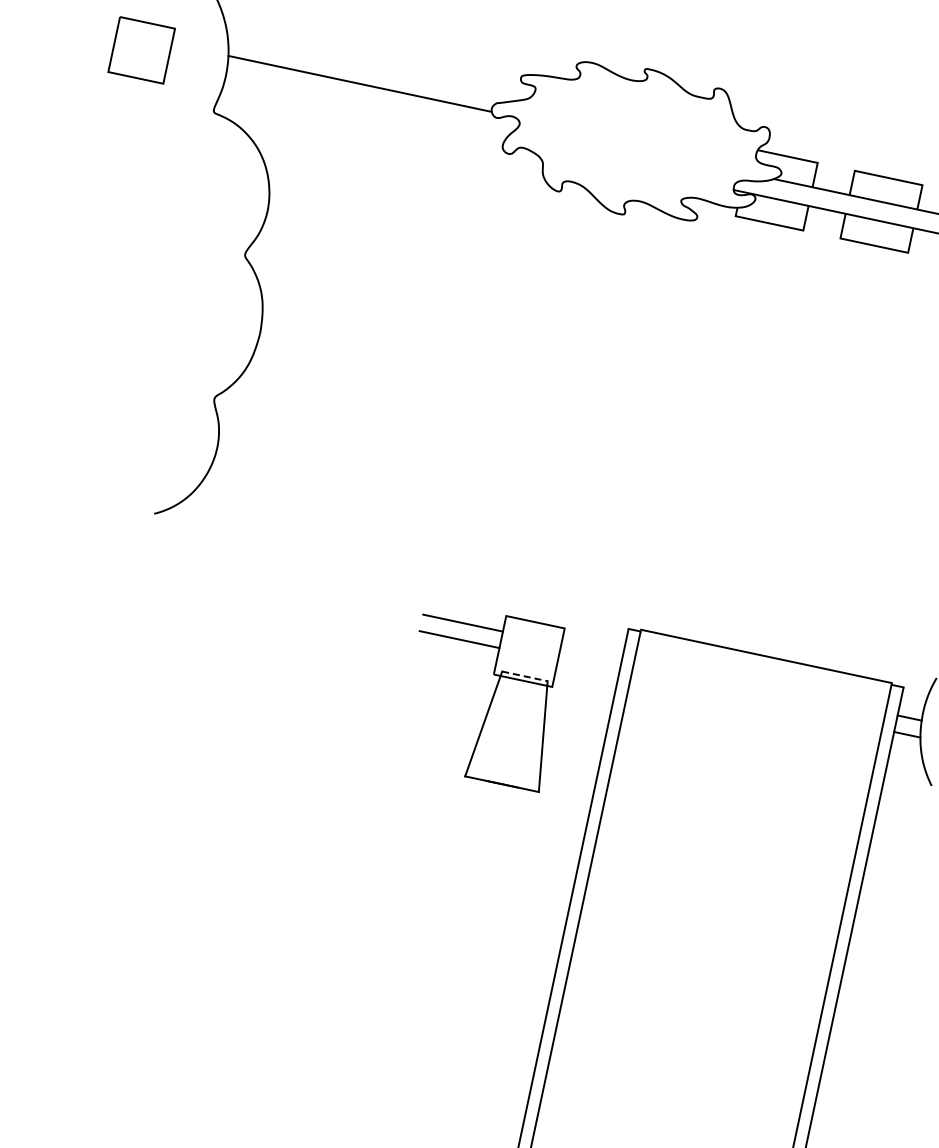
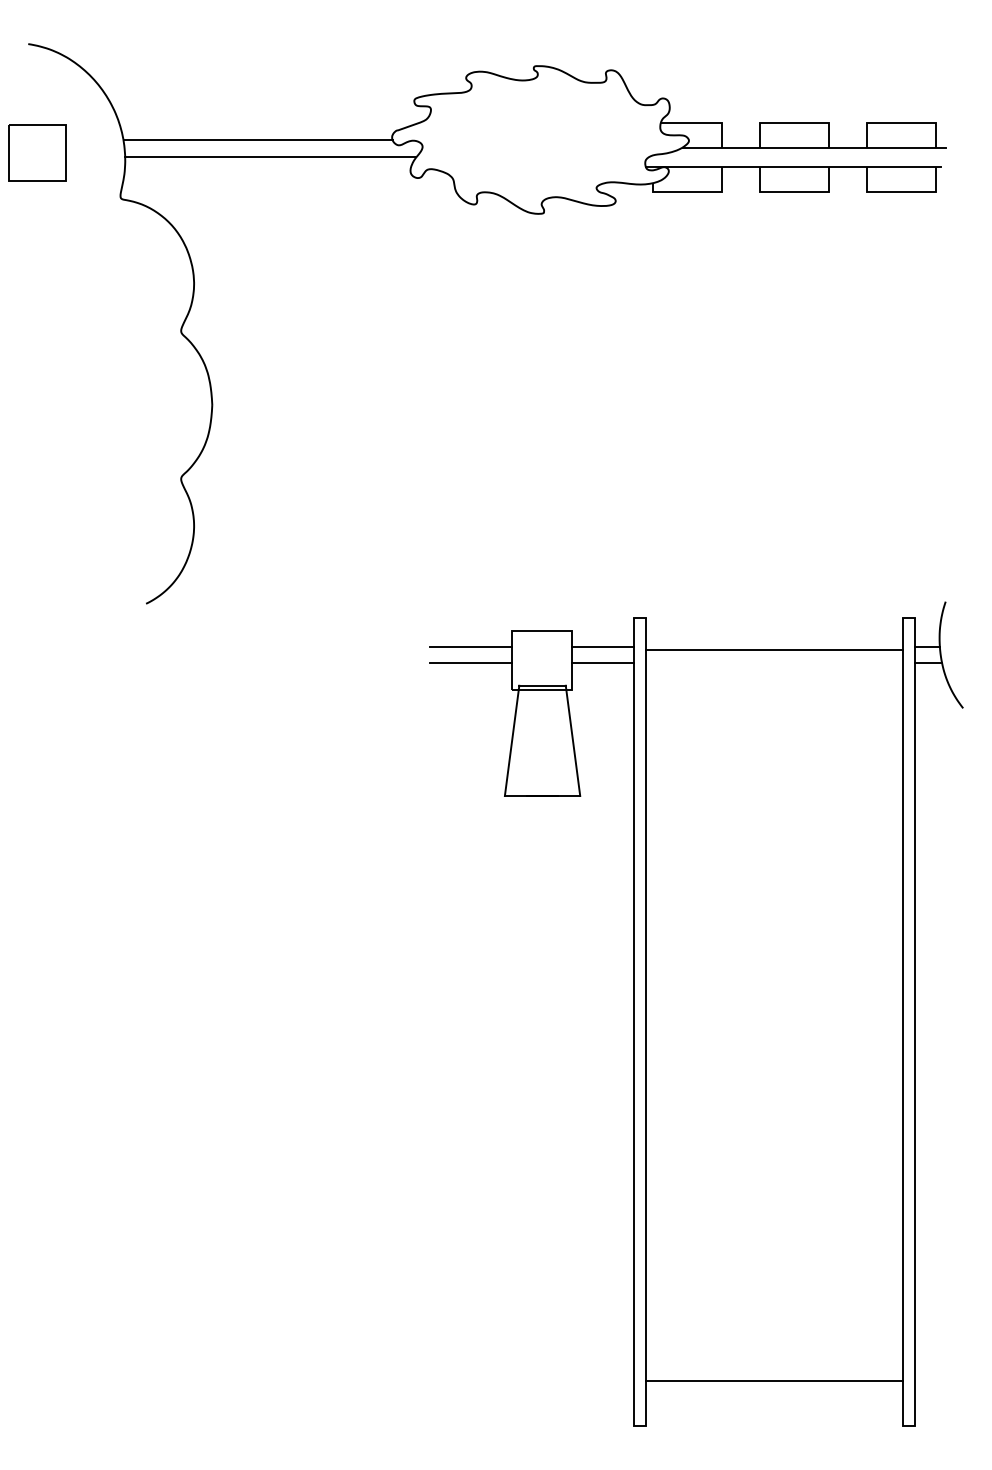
line: (368, 103) -> (270, 157), added
line: (591, 650) -> (602, 646), added
line: (766, 656) -> (774, 650), moved
line: (588, 667) -> (602, 663), added
line: (525, 676) -> (543, 685), dashed -> solid

